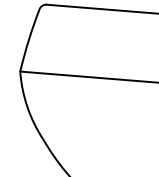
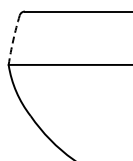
arc: (29, 39) -> (13, 39), solid -> dashed

